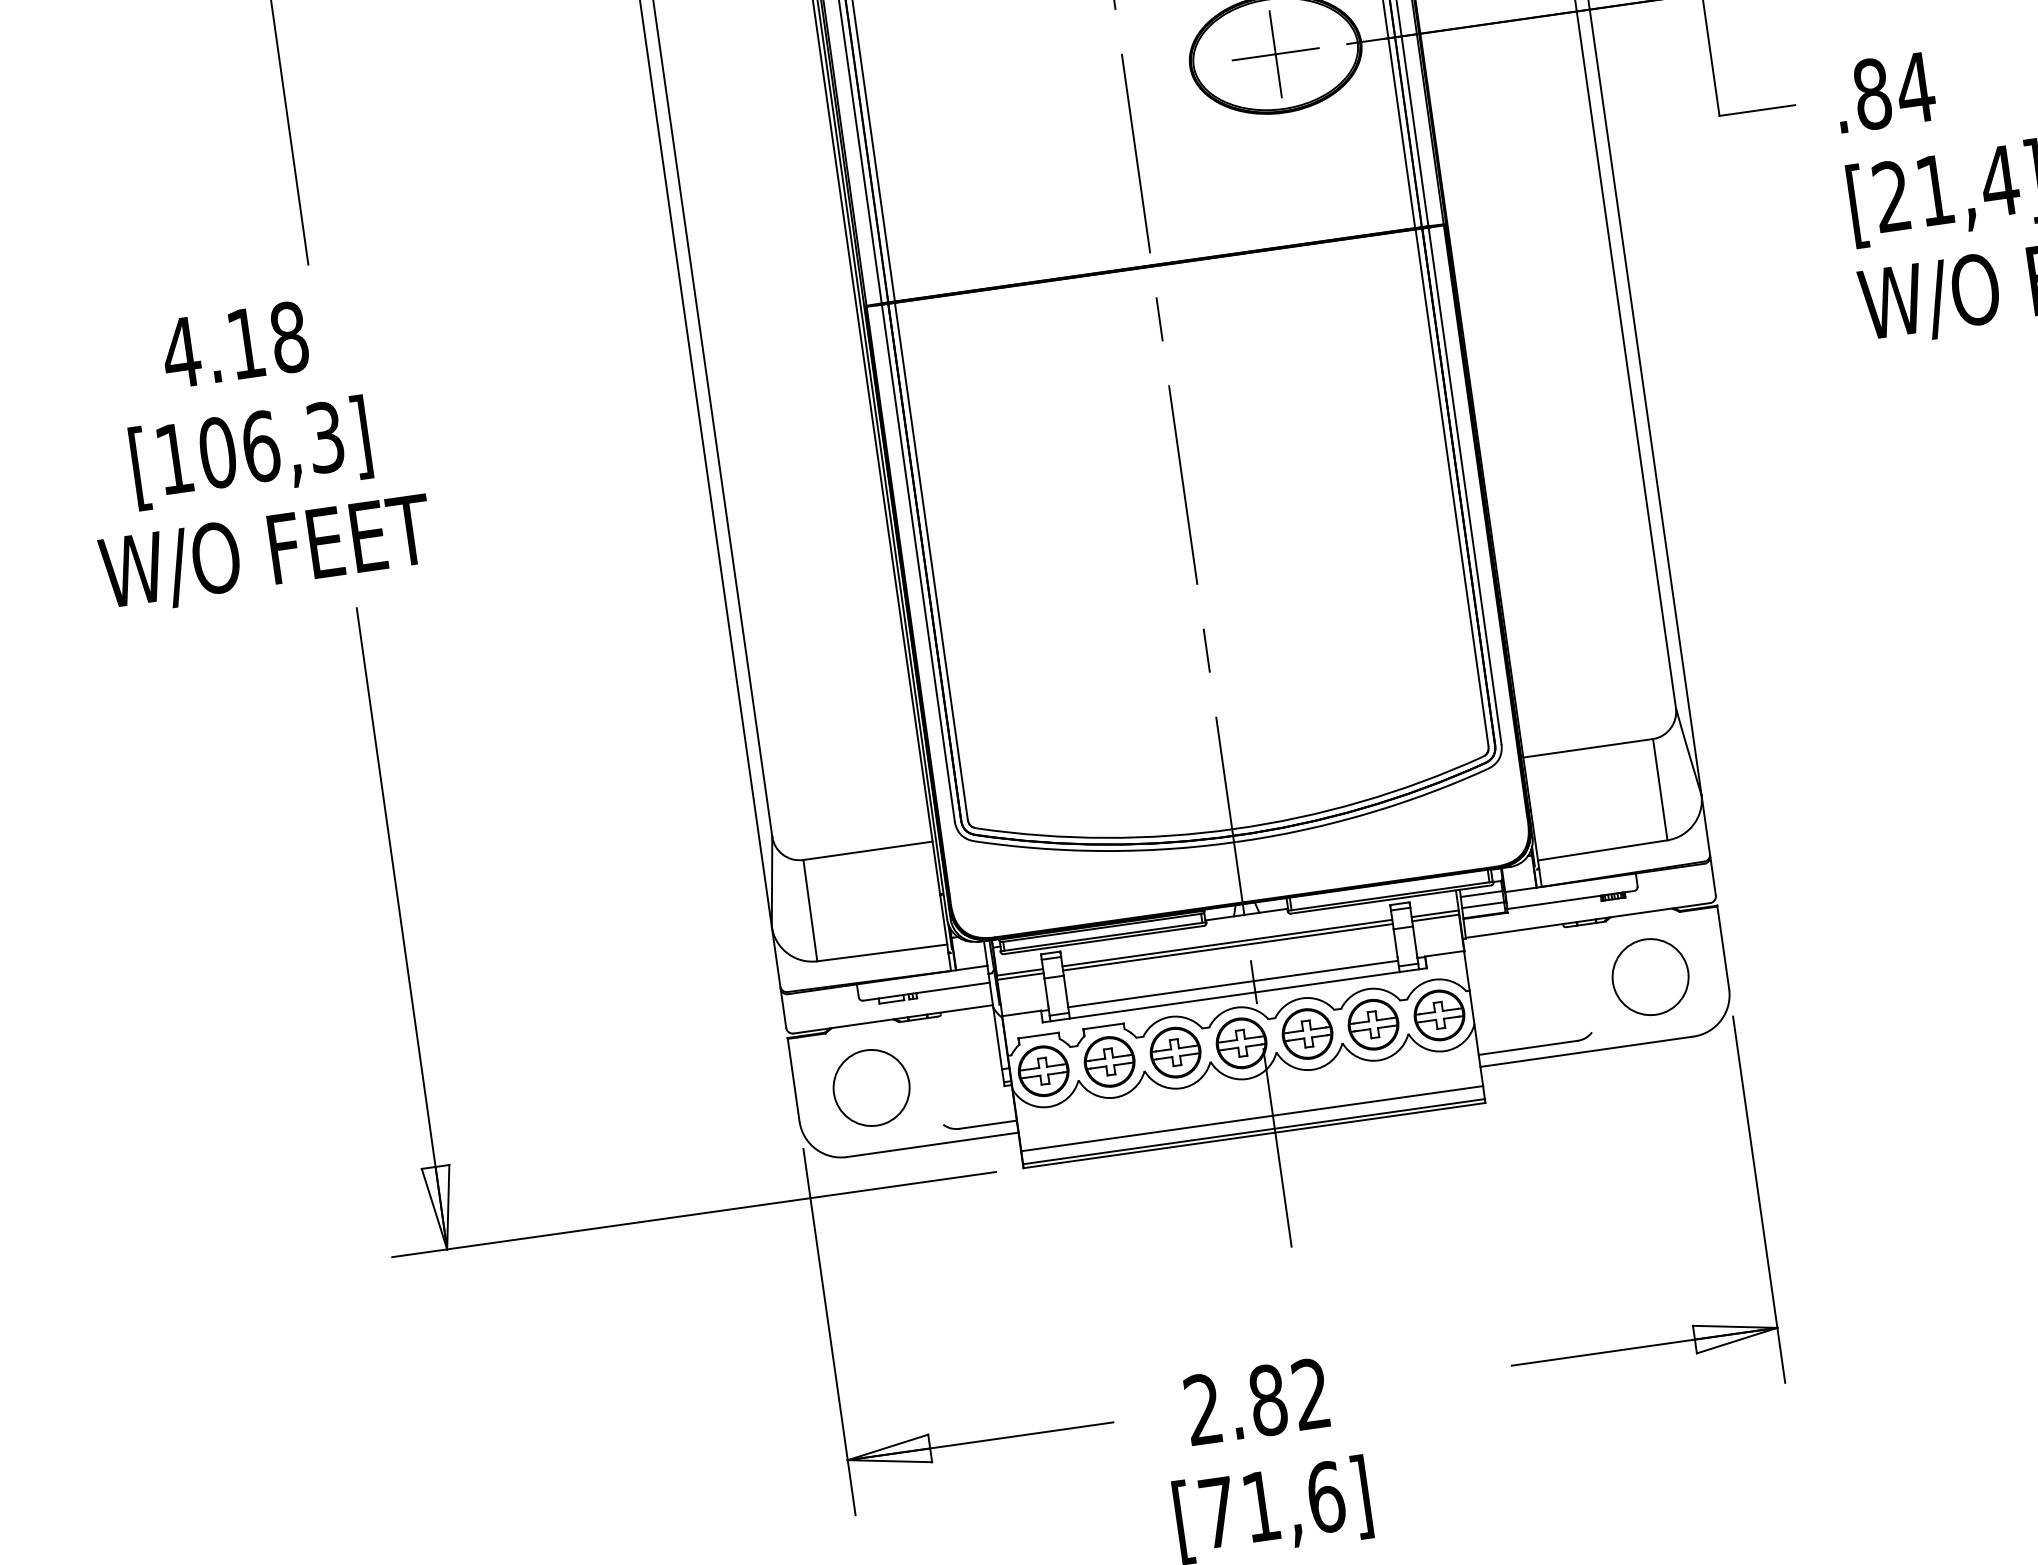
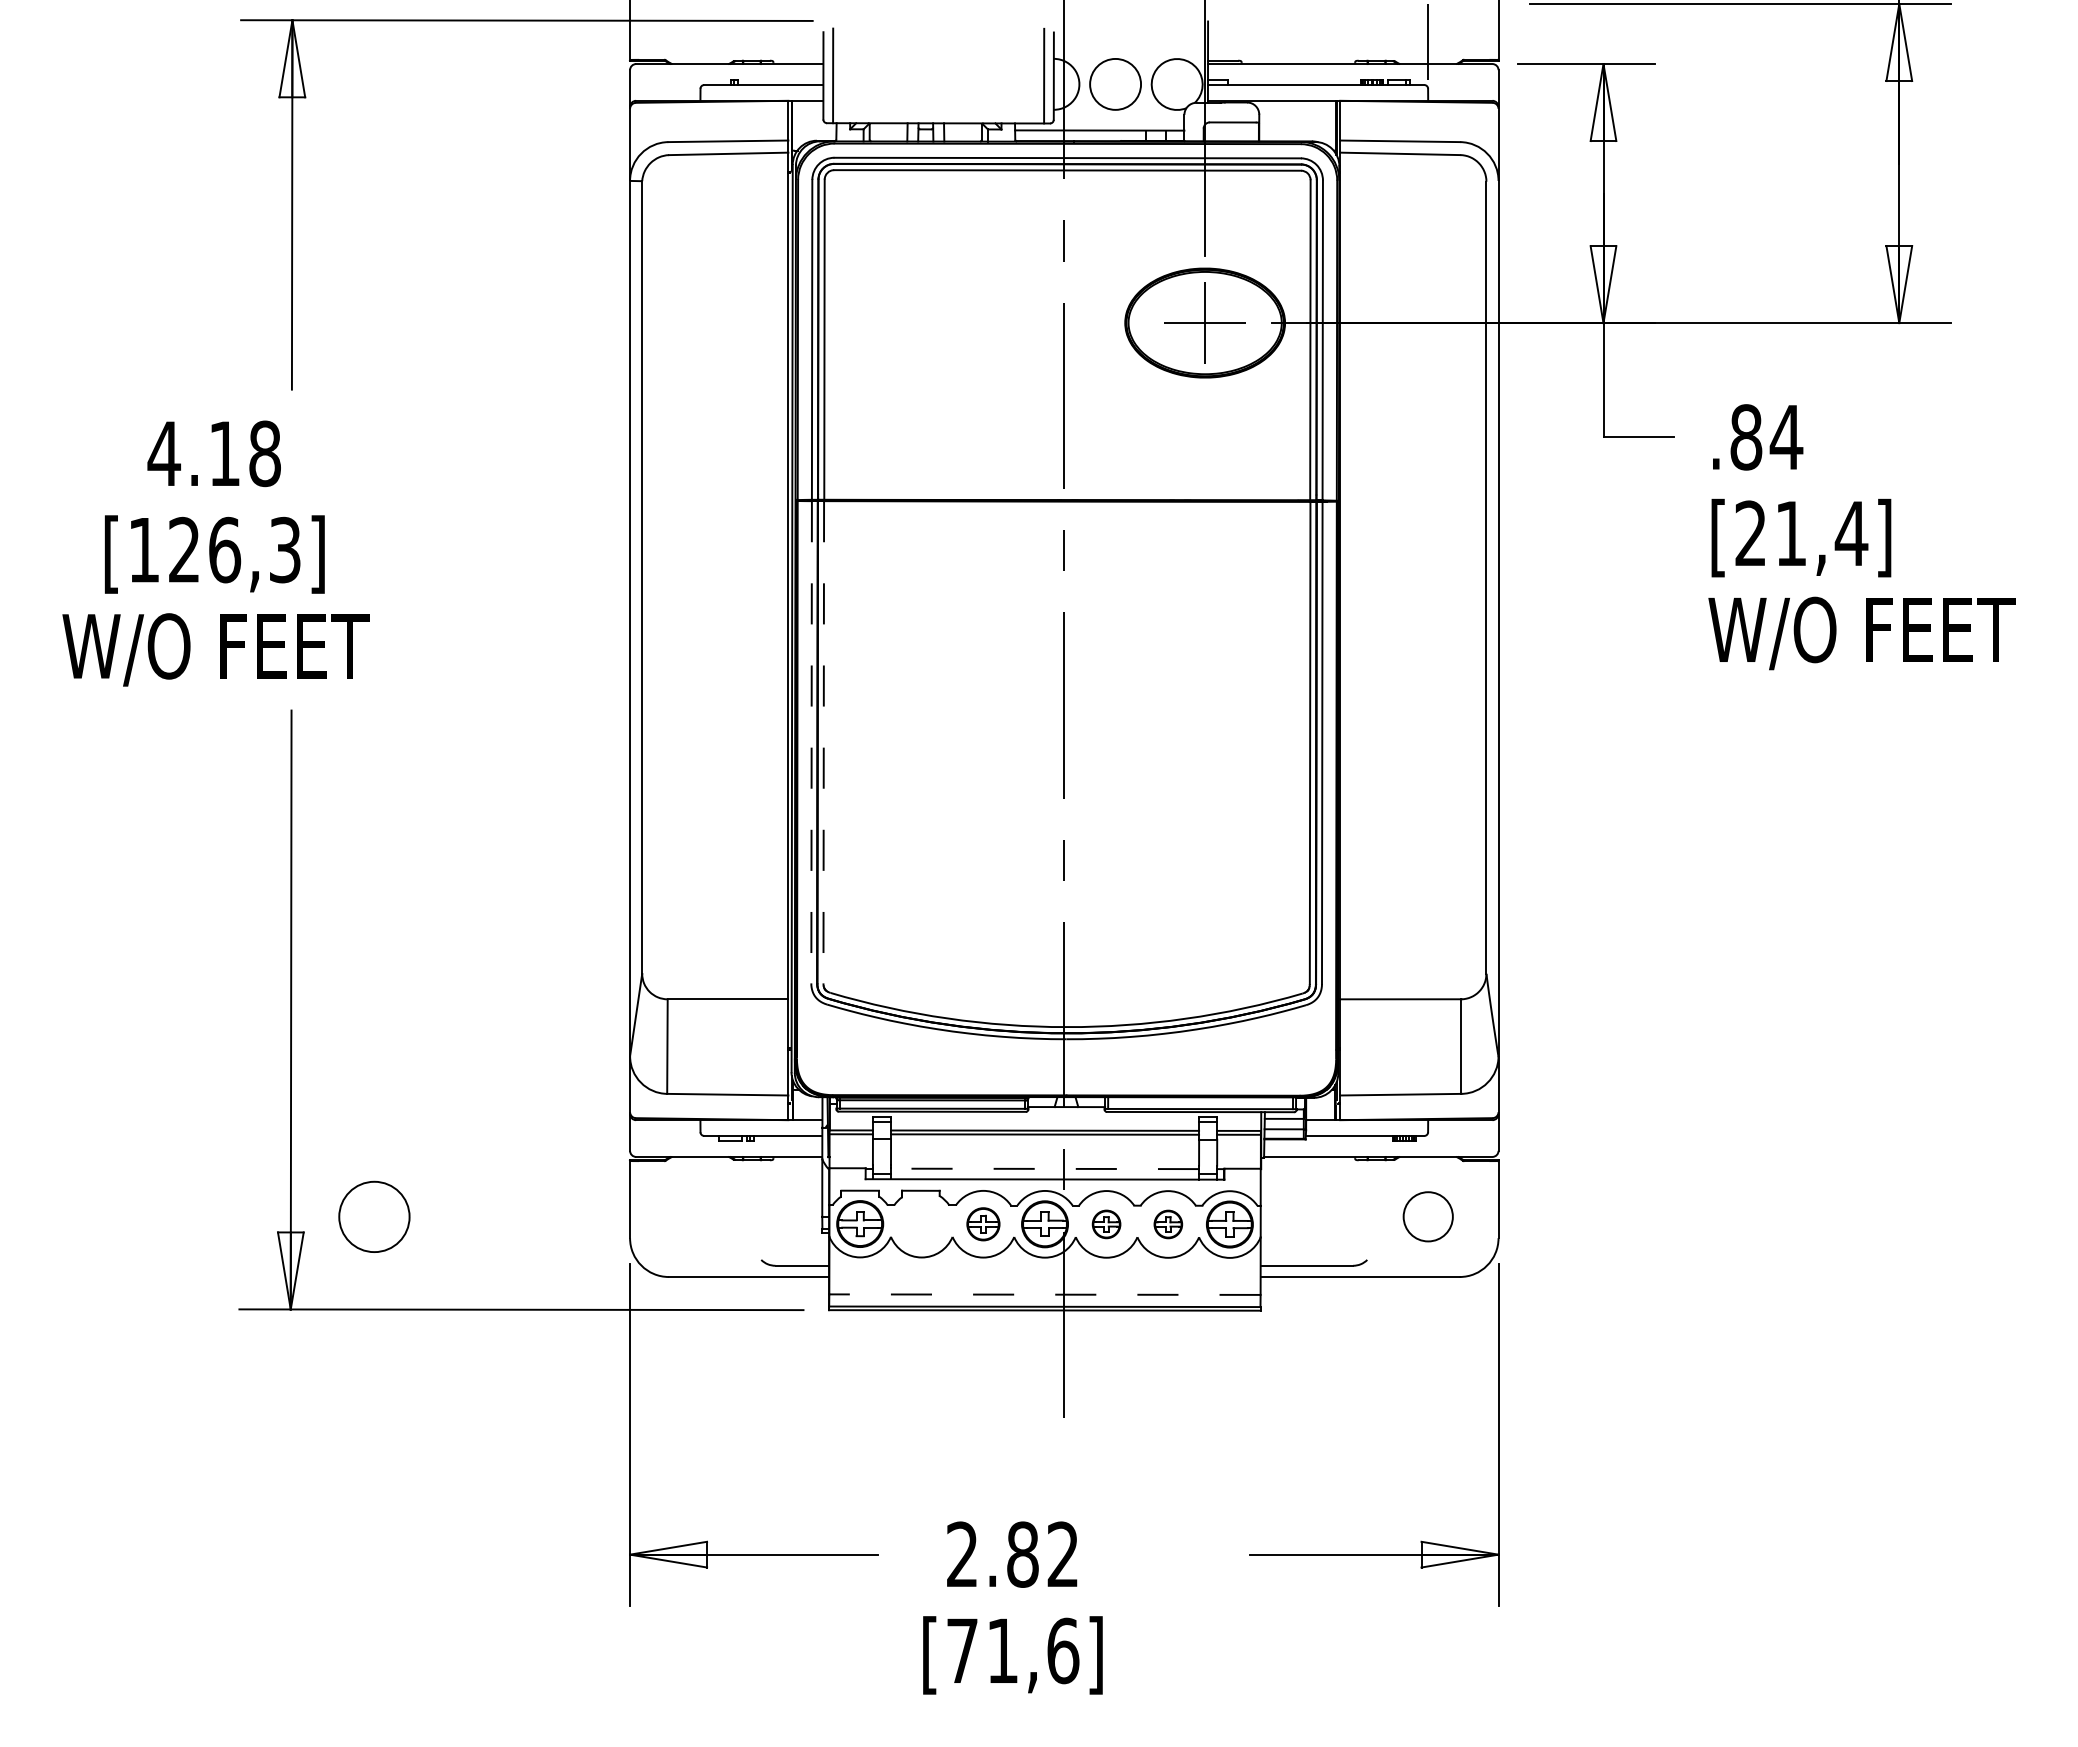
text: (217, 452) -> (184, 549), [106,3] -> [126,3]
line: (931, 561) -> (823, 742), solid -> dashed
line: (918, 563) -> (811, 742), solid -> dashed
circle: (1650, 976) -> (1428, 1216), size x0.7
line: (1232, 983) -> (1044, 1168), solid -> dashed
part: (1373, 1024) -> (1168, 1224), size x0.6
part: (1307, 1034) -> (1106, 1224), size x0.6
part: (1175, 1052) -> (983, 1224), size x0.7
part: (1109, 1062) -> (921, 1224), removed
circle: (871, 1087) -> (374, 1216), moved
line: (1251, 1118) -> (1044, 1294), solid -> dashed

